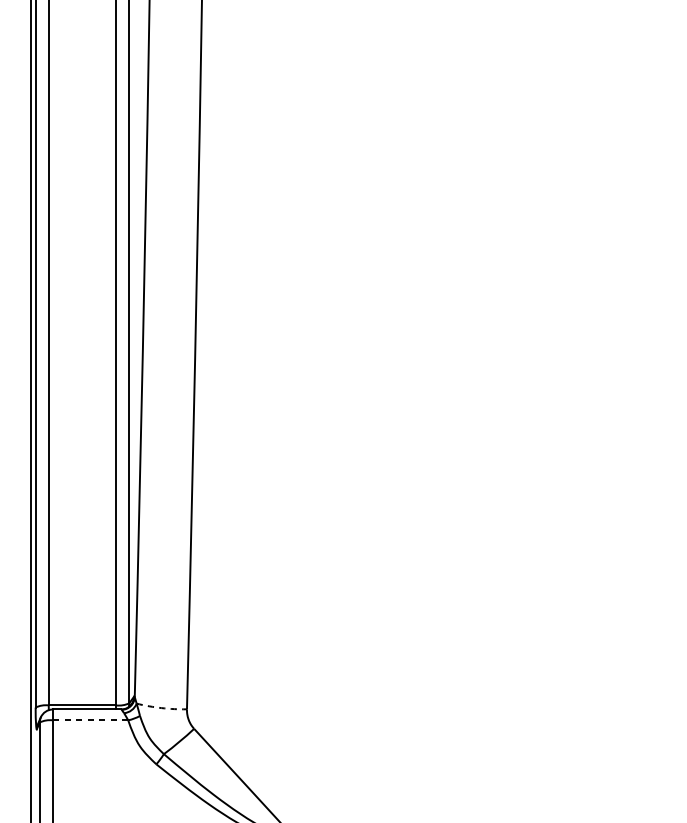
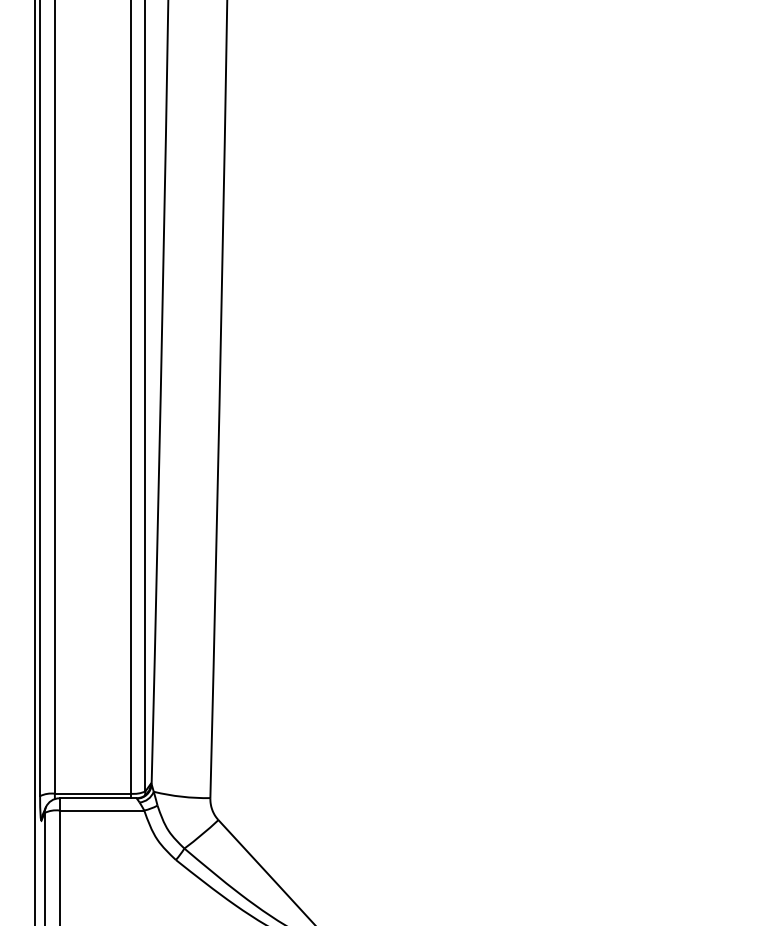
arc: (161, 707) -> (181, 796), dashed -> solid
line: (90, 720) -> (101, 810), dashed -> solid

